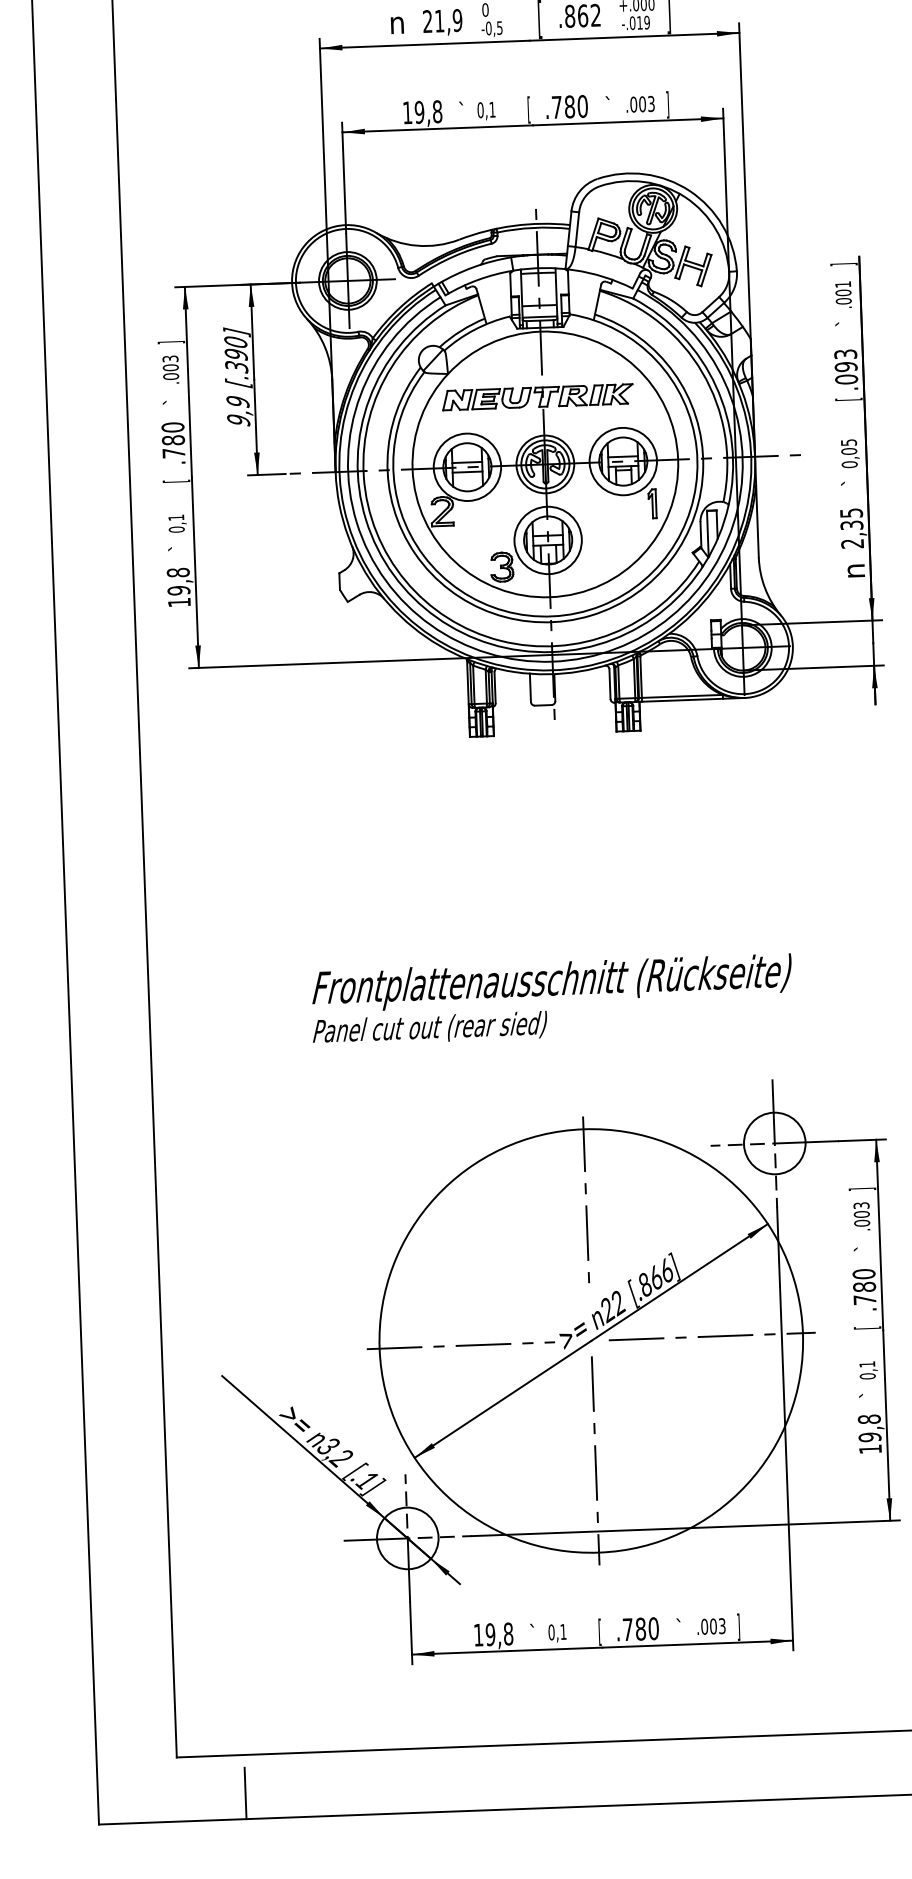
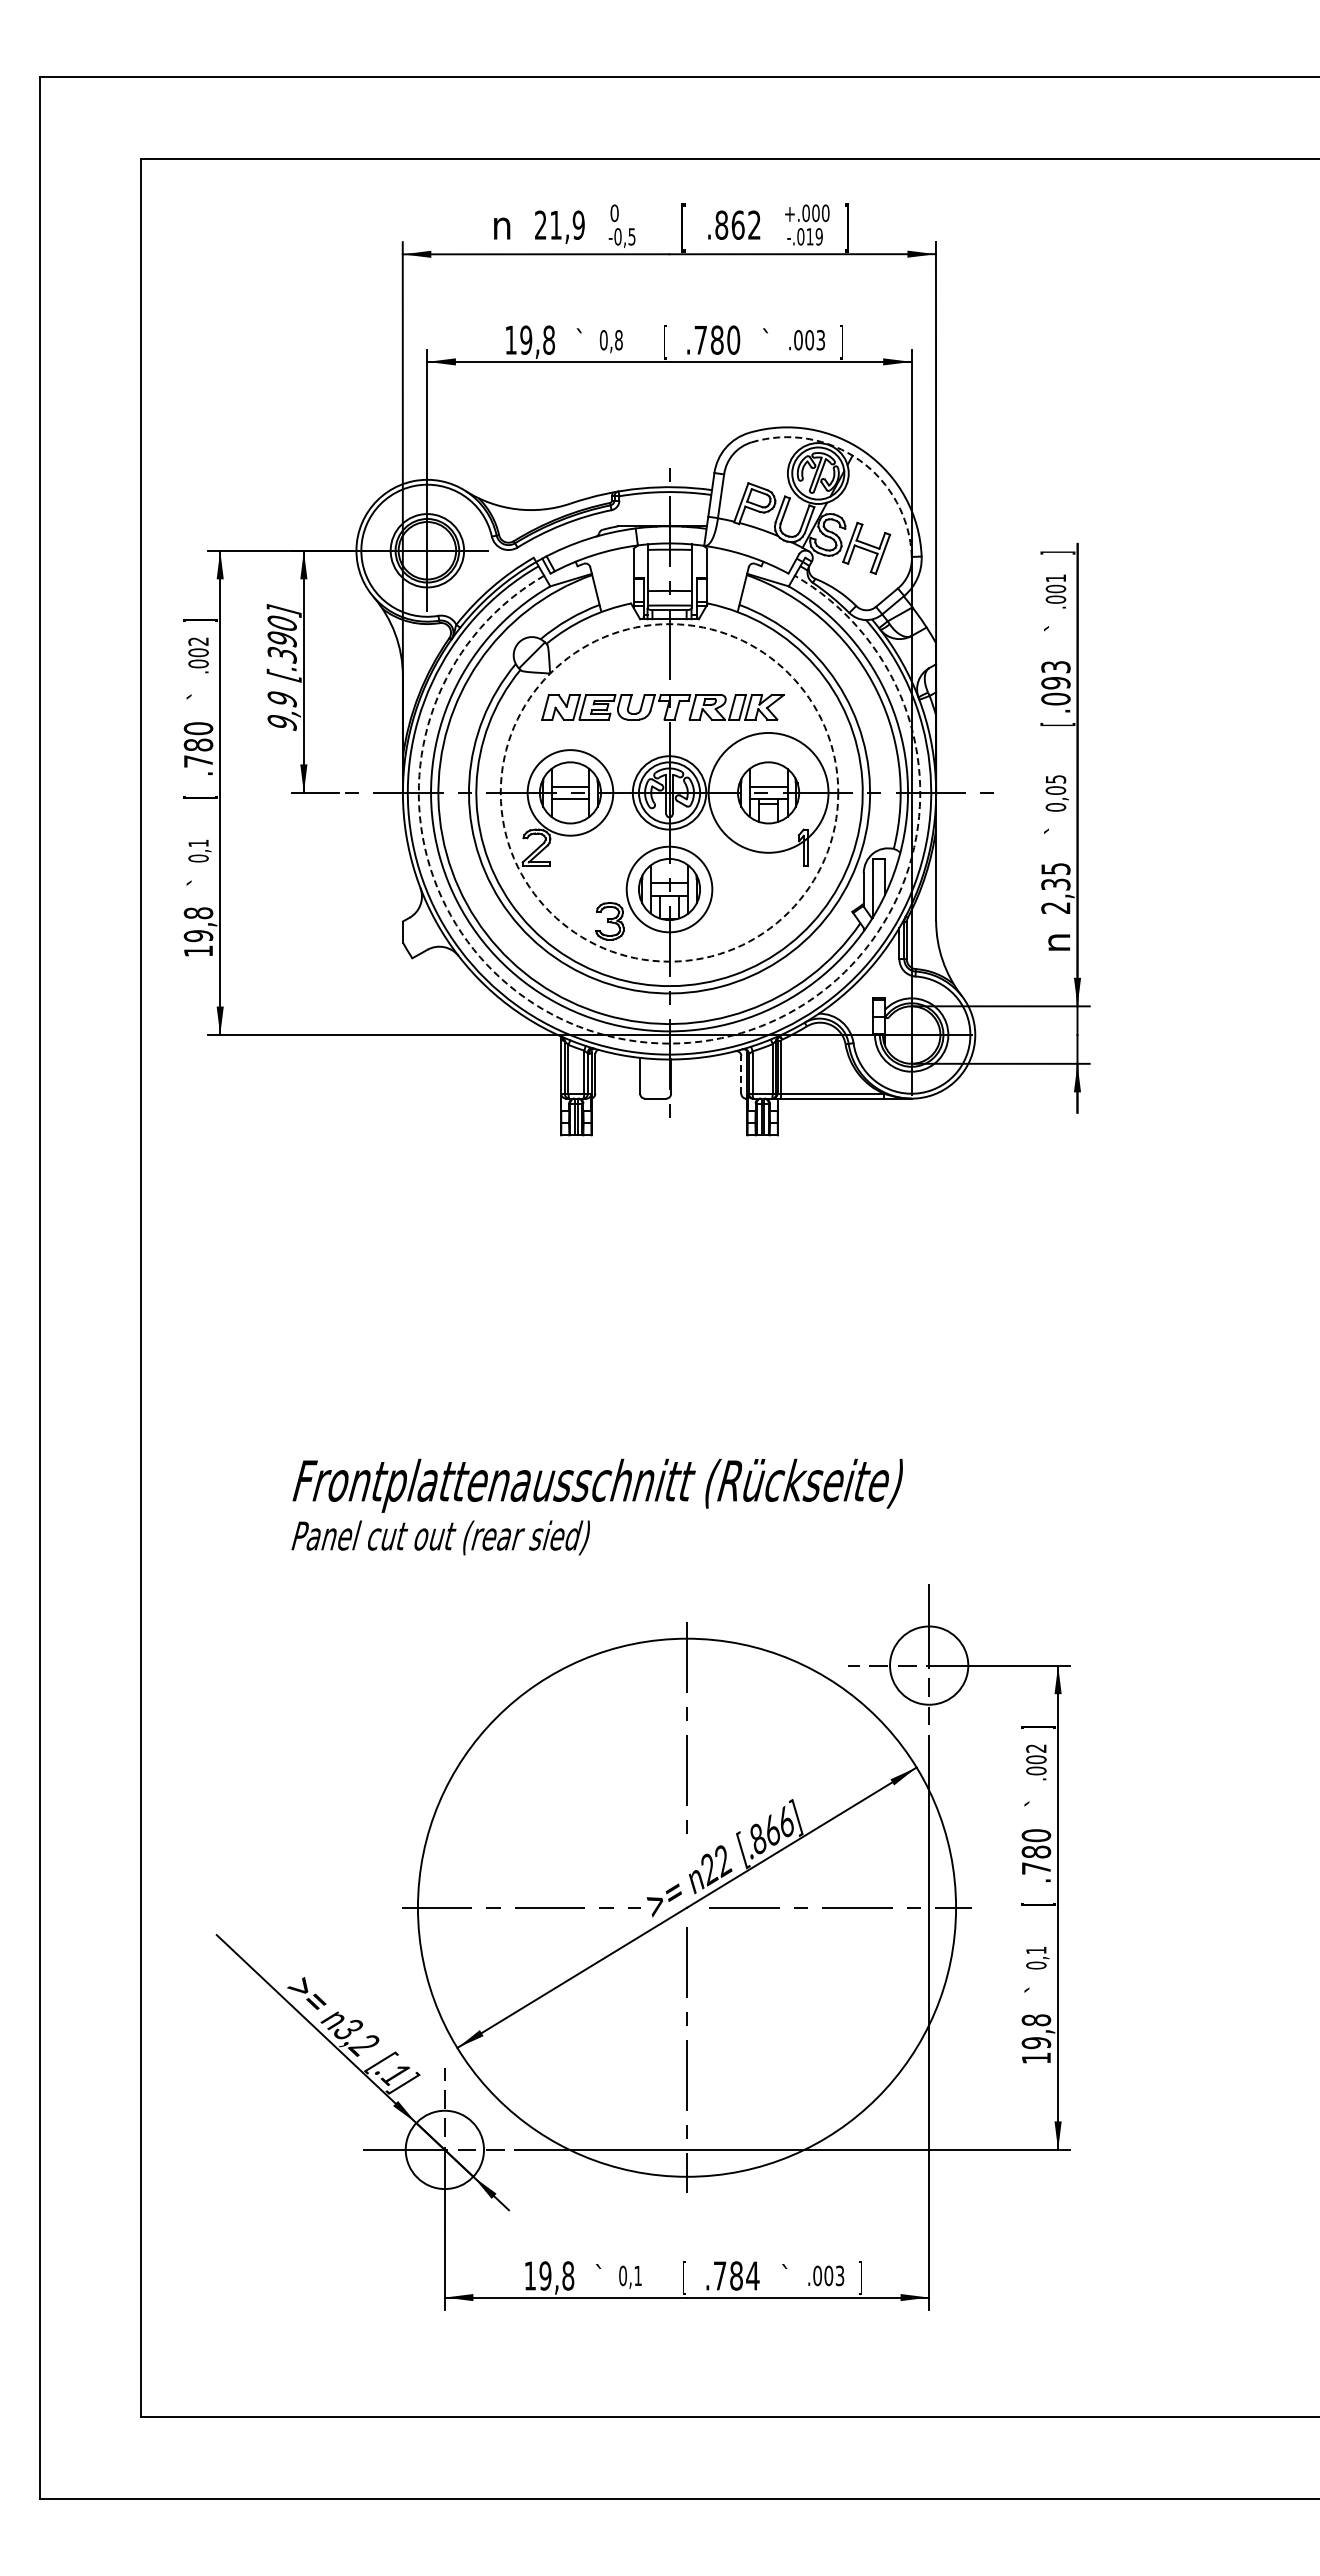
text: (492, 110) -> (618, 340), 0,1 -> 0,8
arc: (685, 197) -> (859, 460), solid -> dashed
text: (170, 358) -> (198, 641), .003 -> .002
circle: (623, 461) -> (768, 792), size x1.4
circle: (545, 464) -> (669, 792), solid -> dashed
arc: (552, 661) -> (669, 1043), solid -> dashed
line: (610, 683) -> (741, 1074), solid -> dashed
text: (551, 999) -> (596, 1506), moved
text: (861, 1205) -> (1036, 1748), .003 -> .002
text: (653, 1628) -> (752, 2275), .780 -> .784
line: (245, 1792) -> (227, 2465), removed

